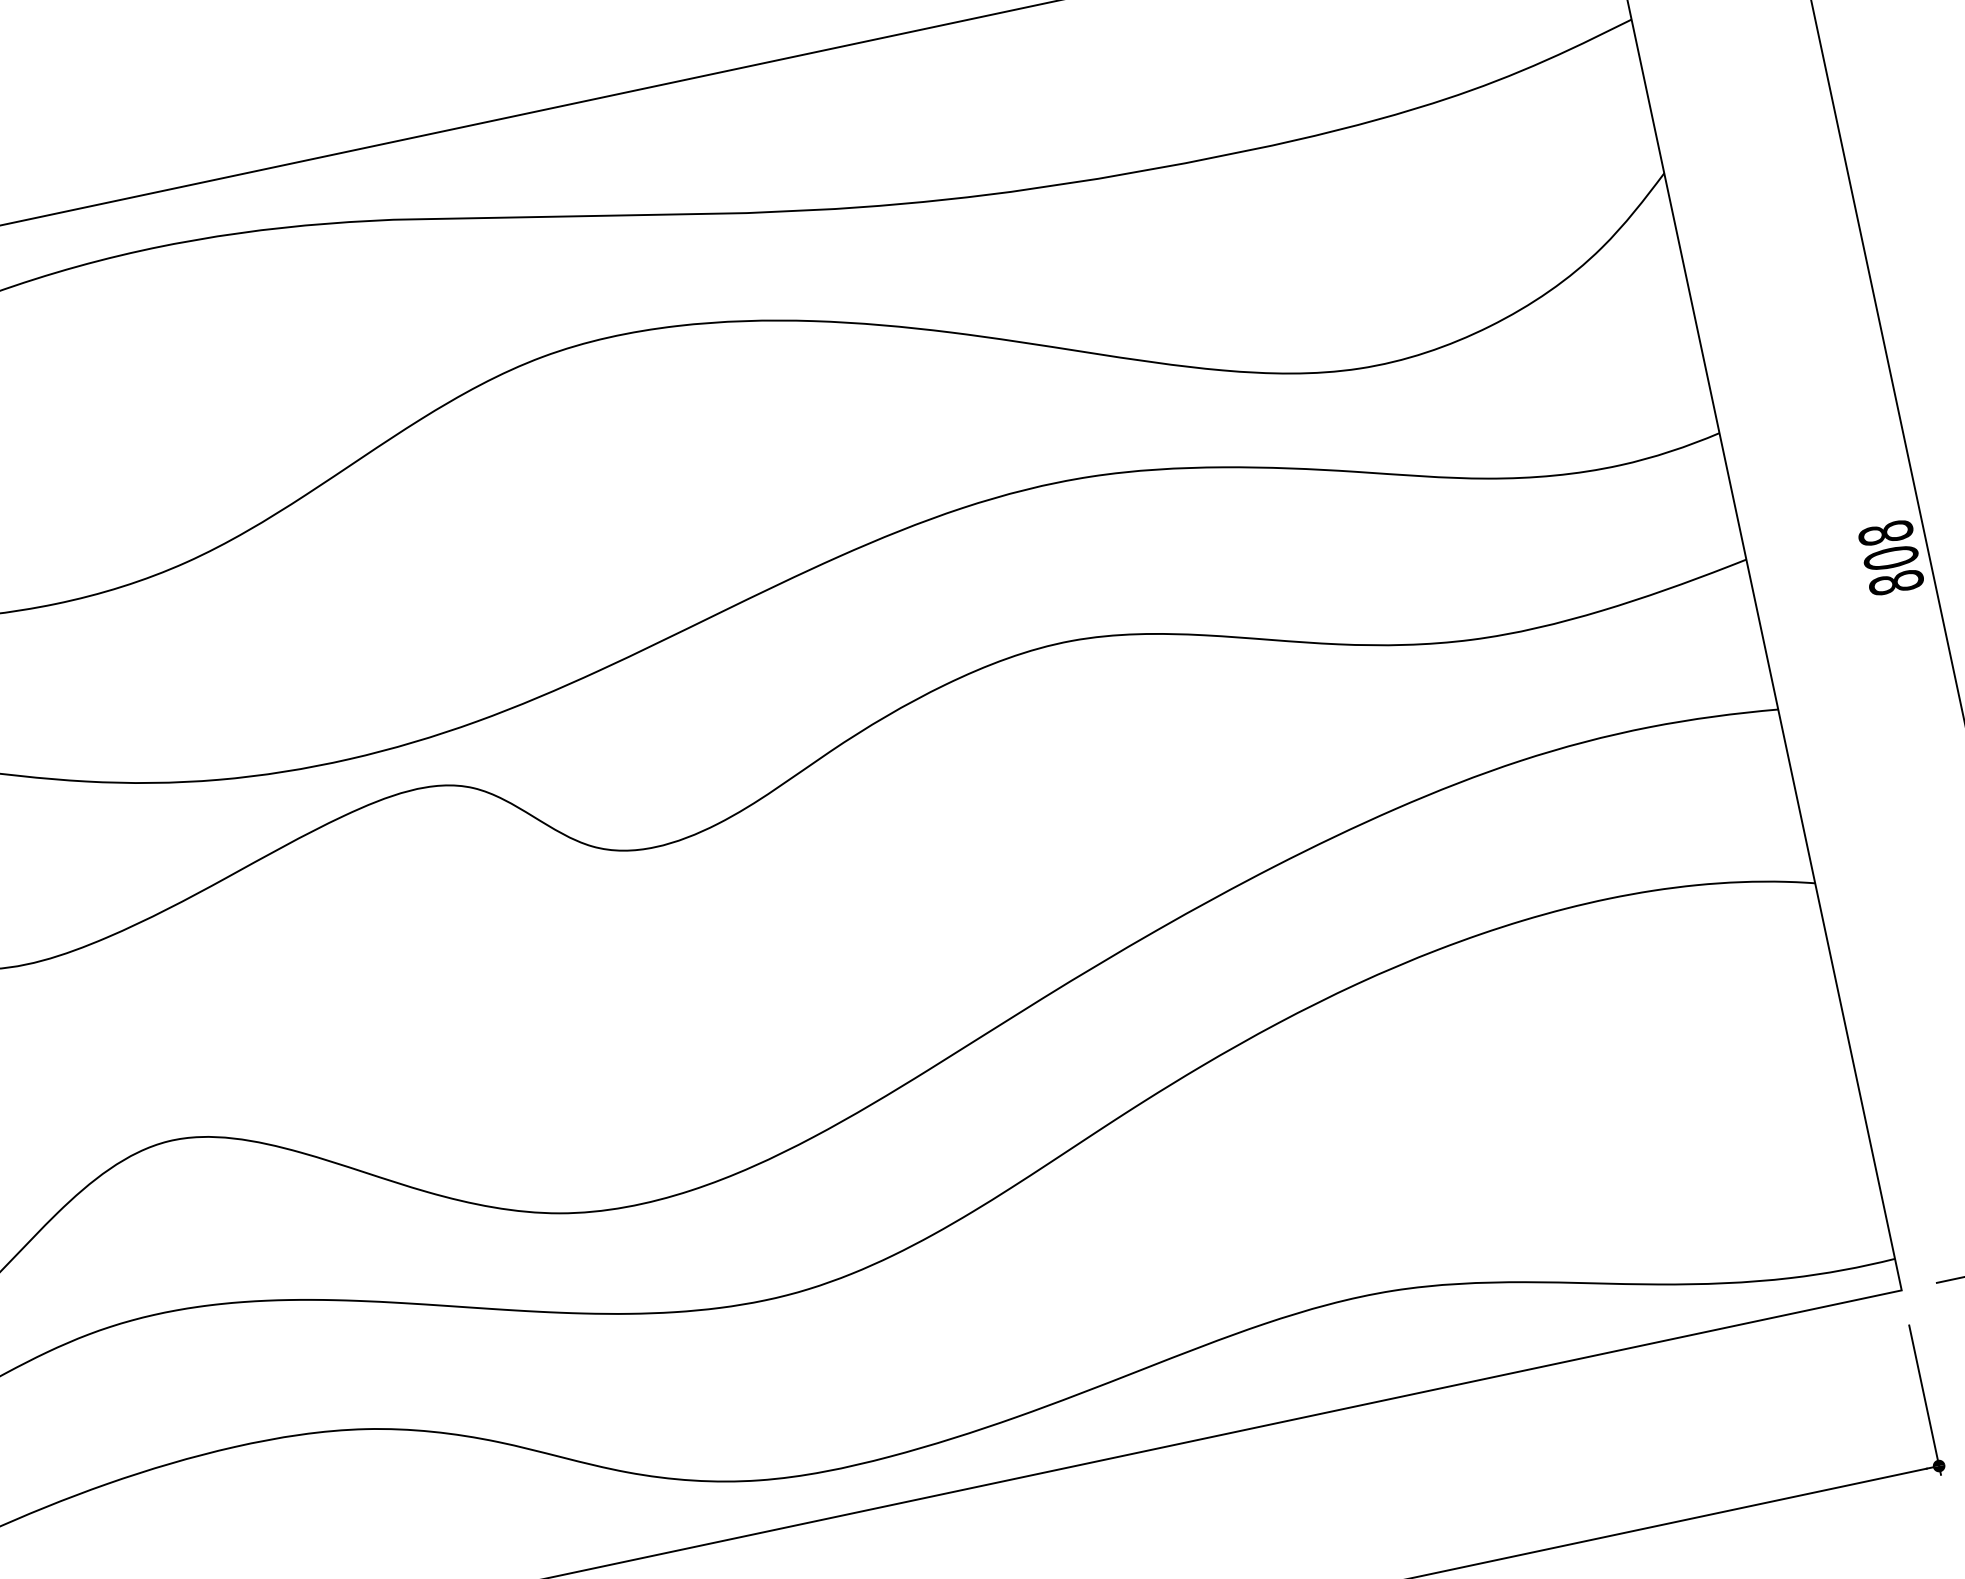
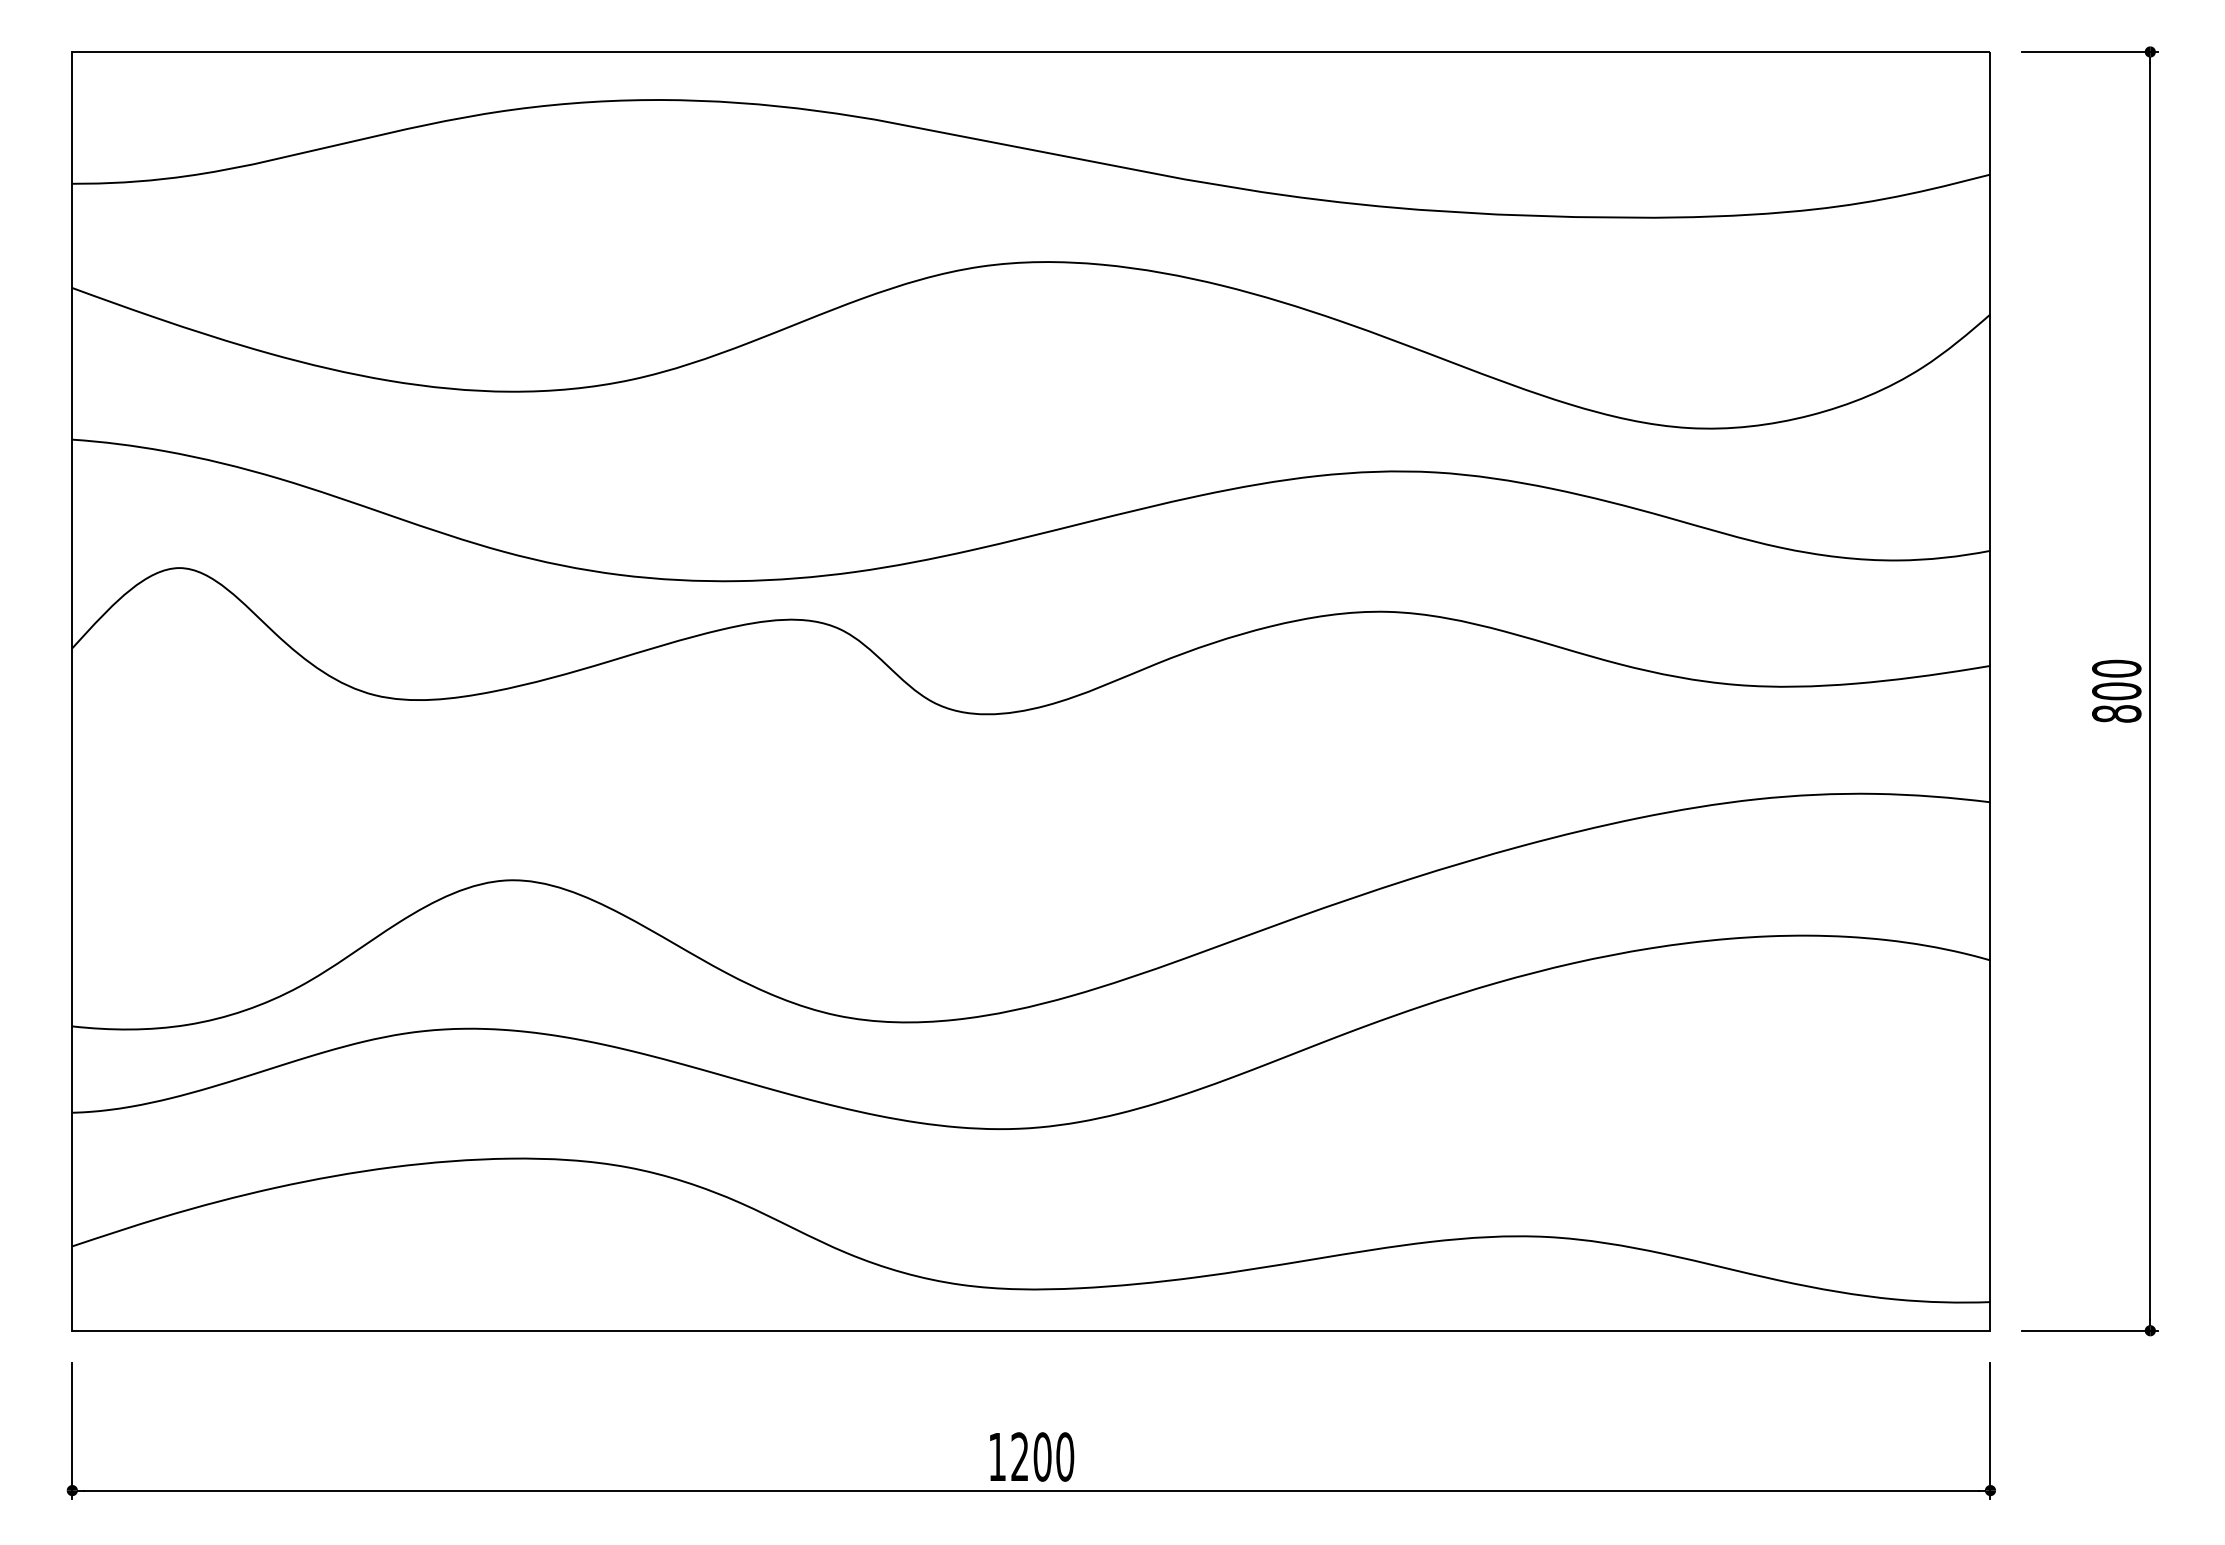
text: (1885, 533) -> (2116, 668), 808 -> 800

